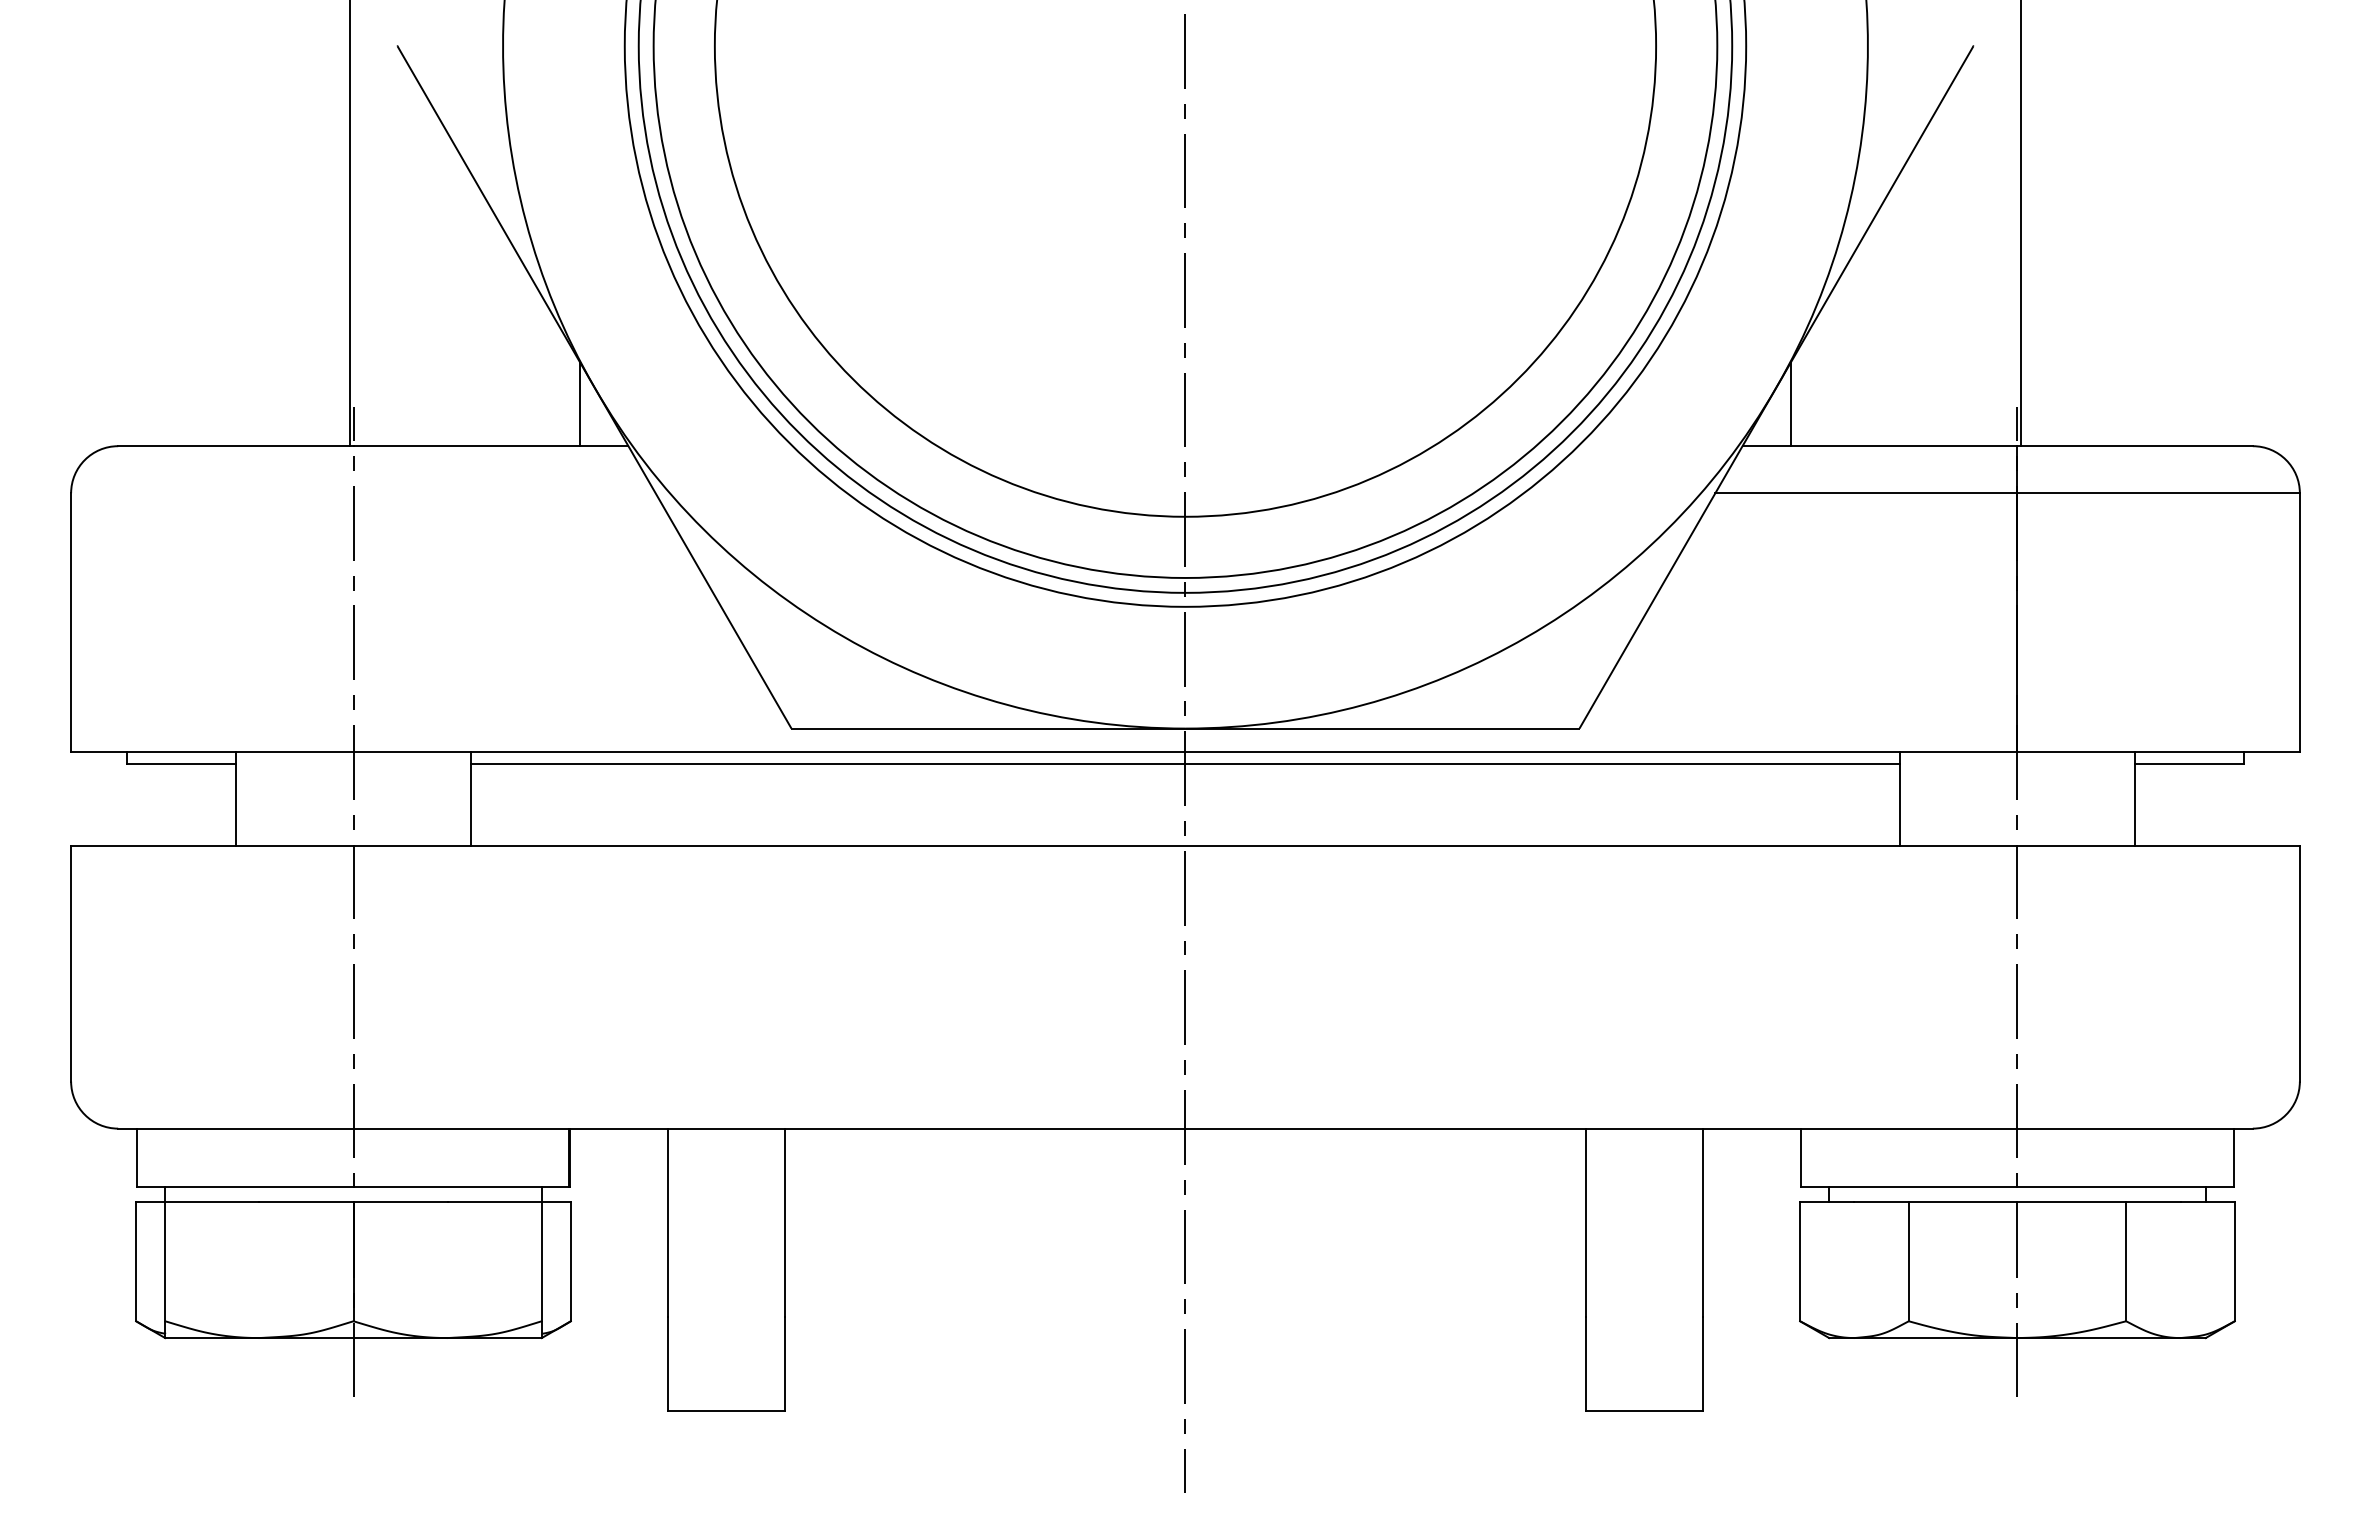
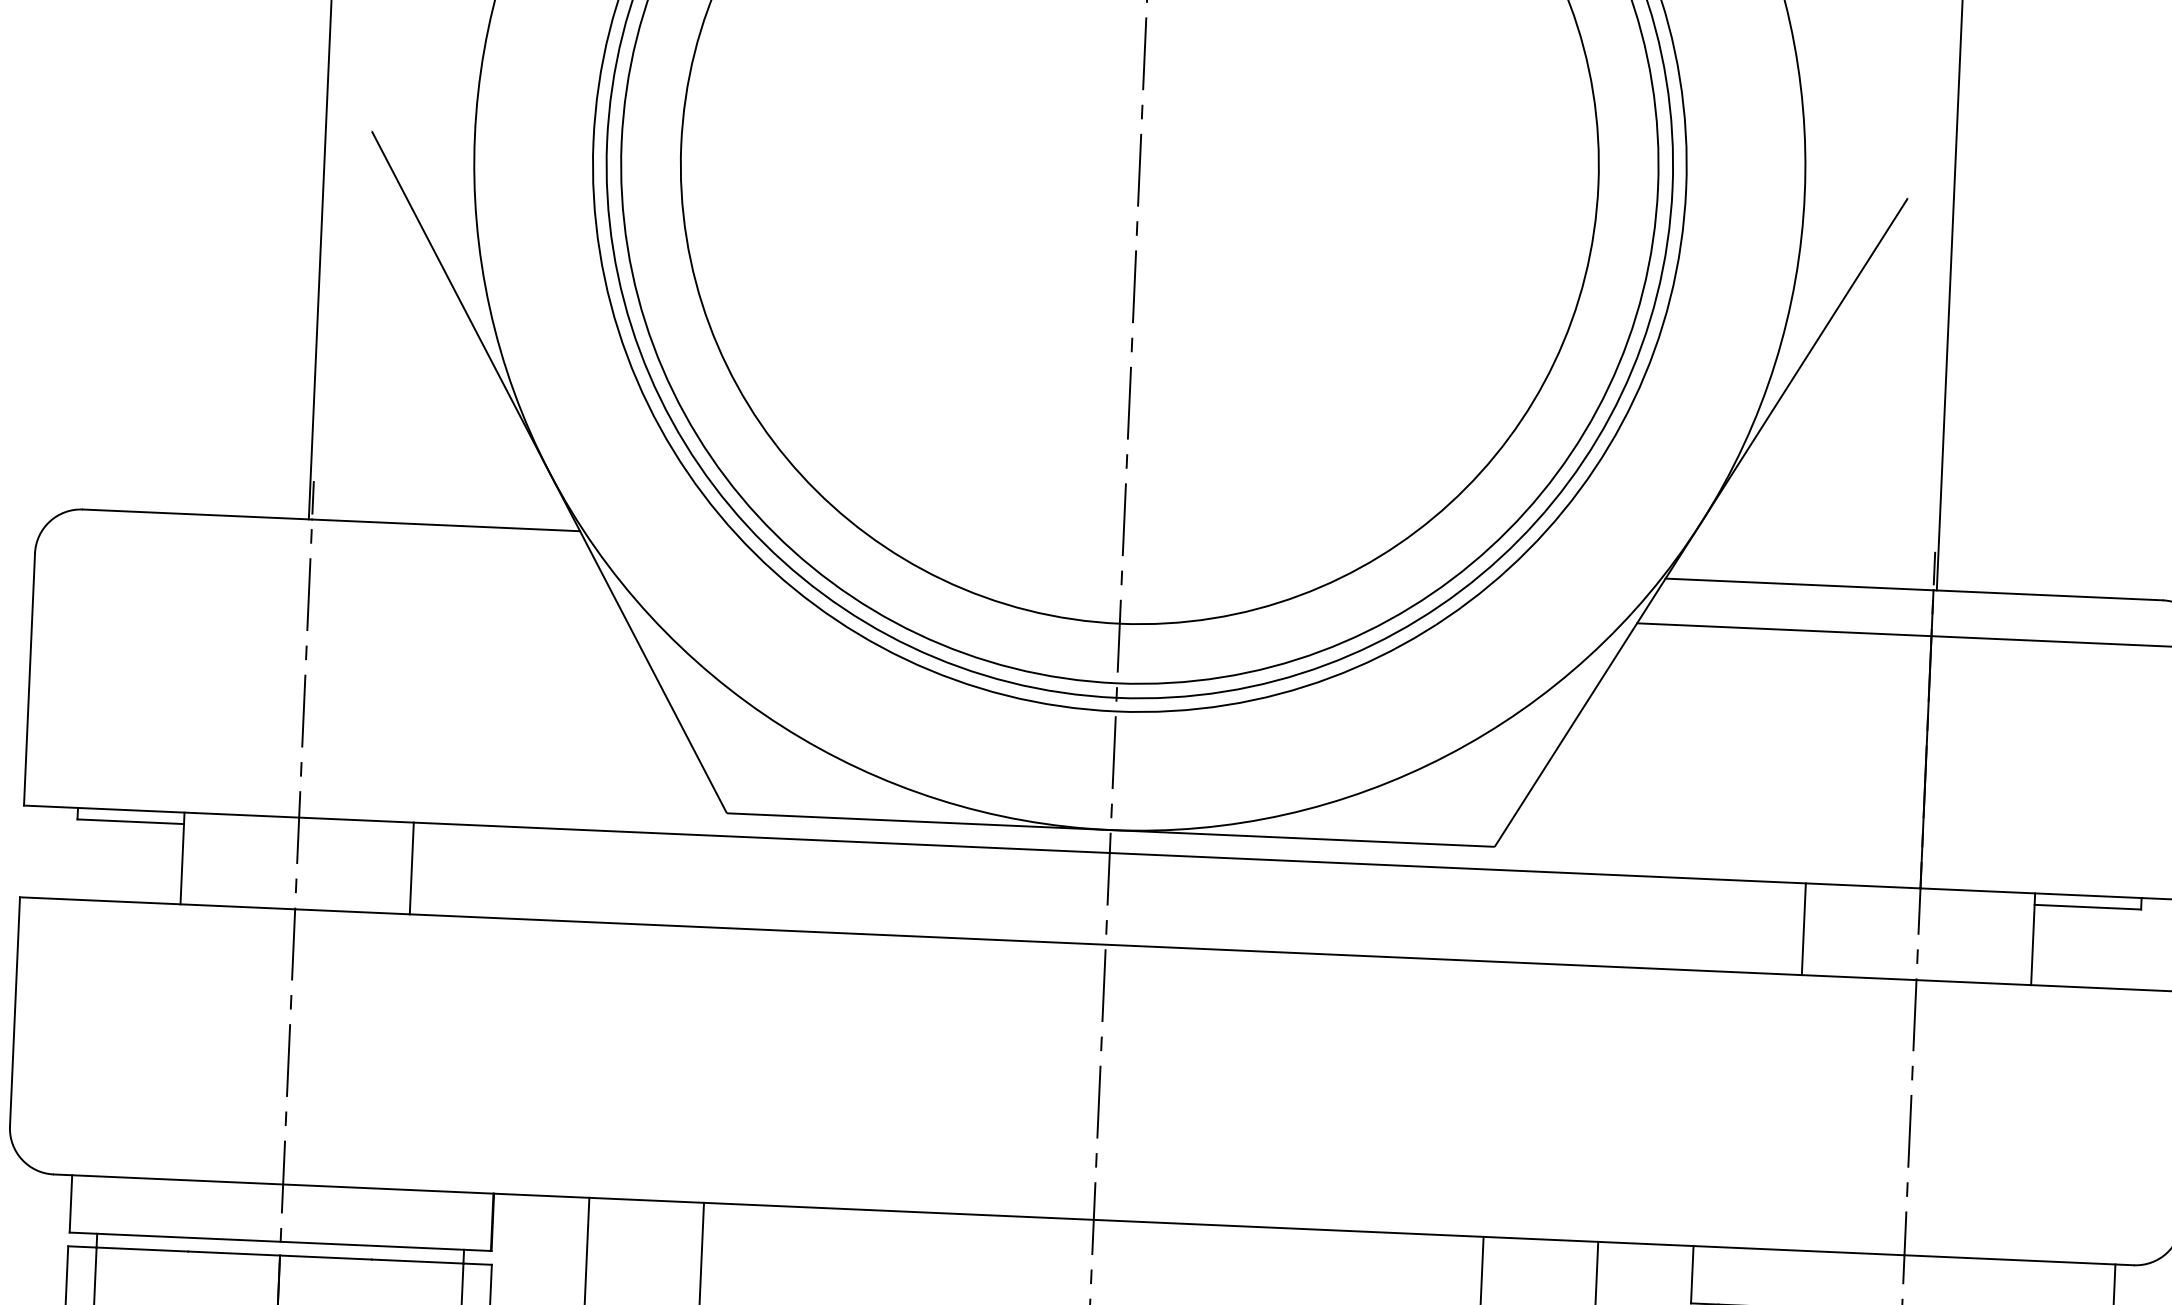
line: (579, 403) -> (534, 487), removed
line: (1791, 403) -> (1715, 539), removed
line: (1185, 763) -> (1109, 864), removed

